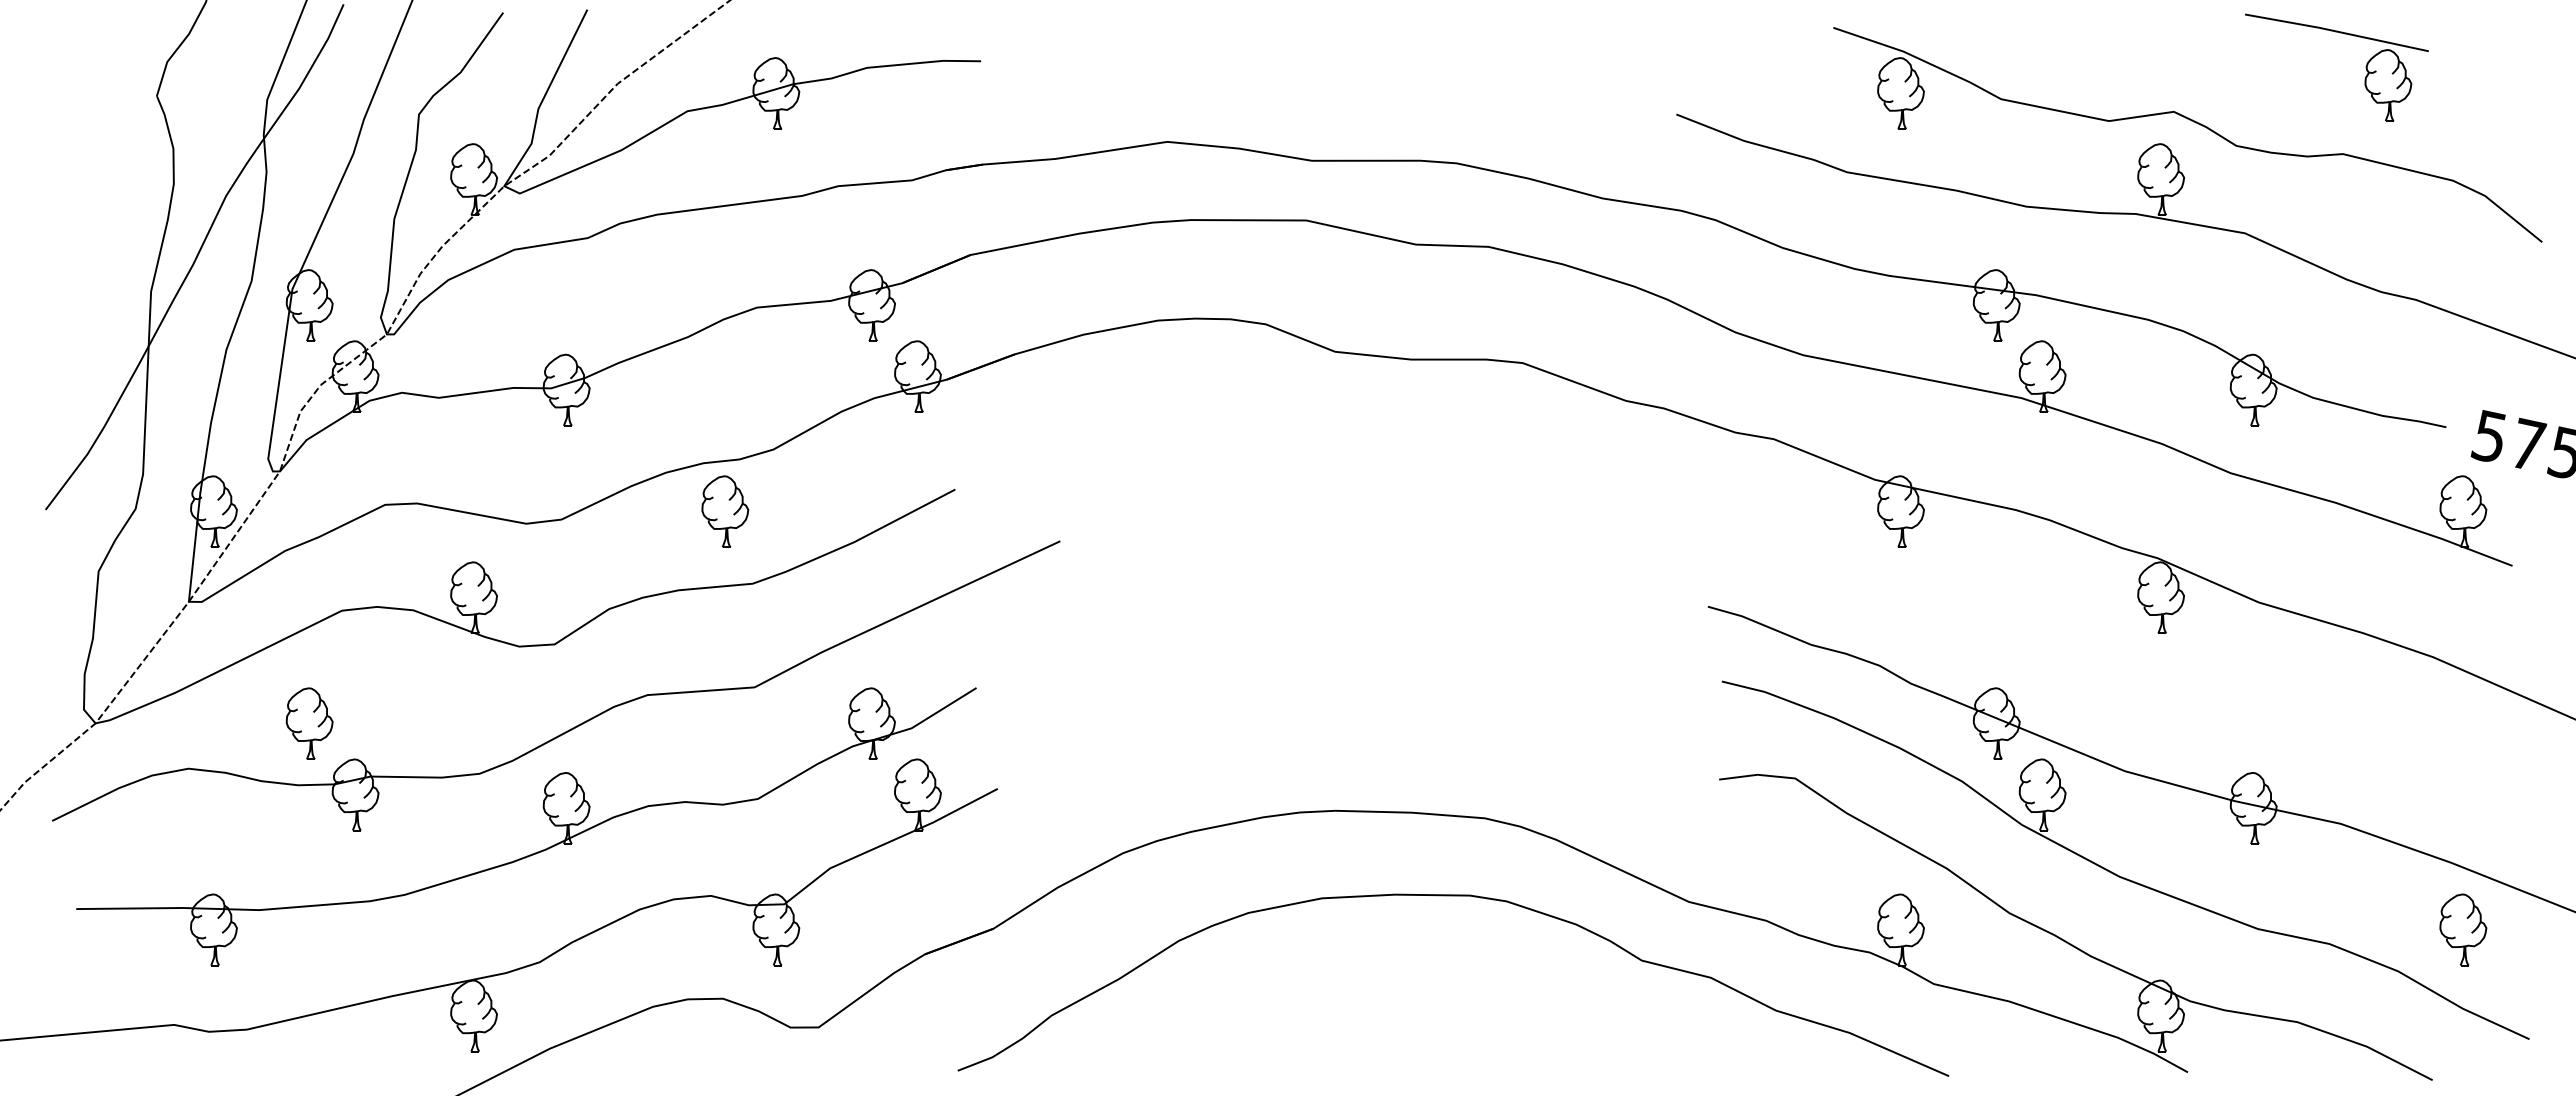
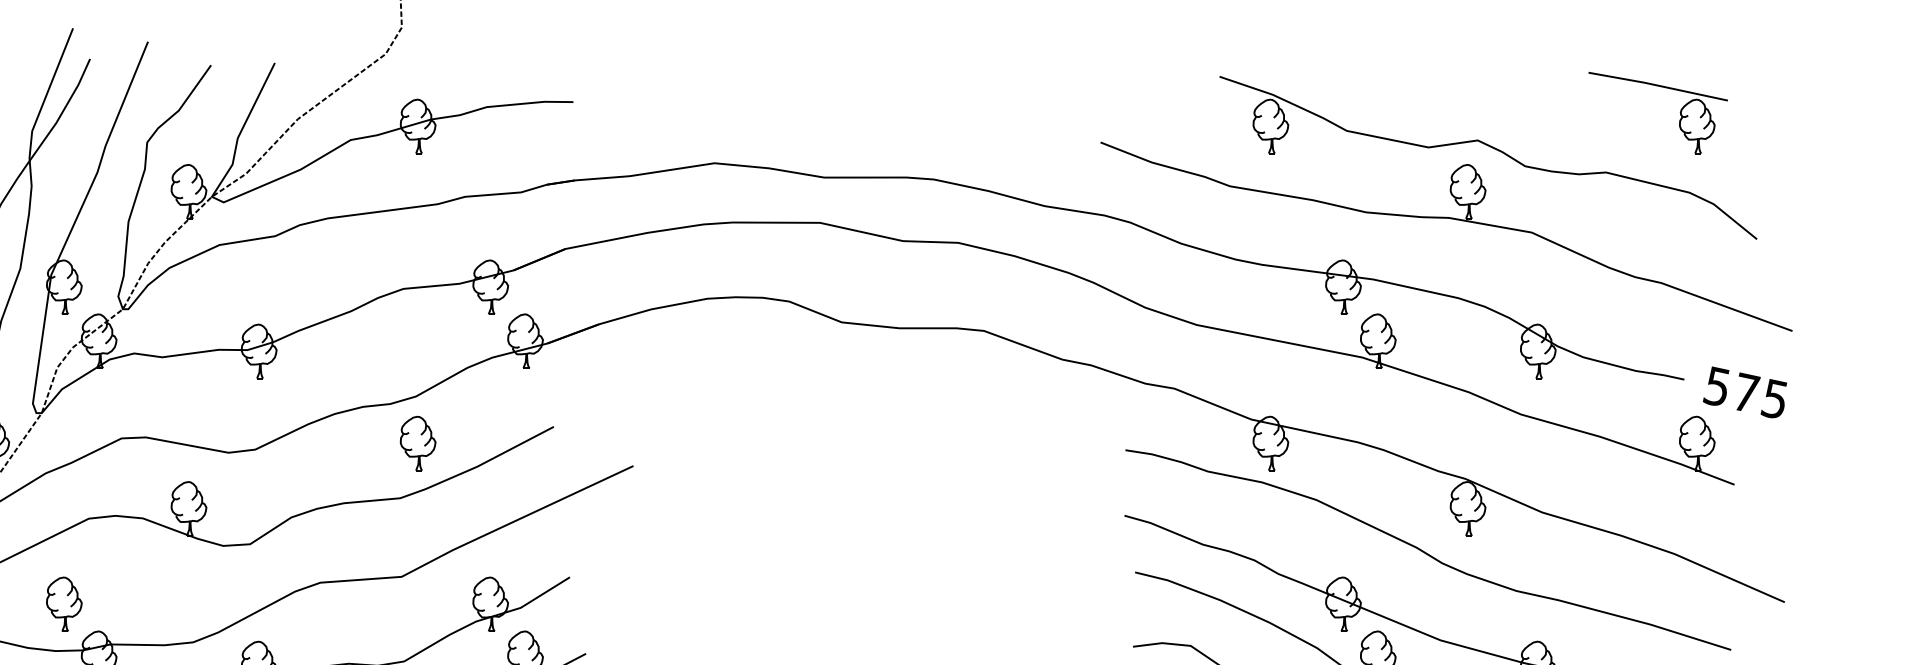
part: (2365, 67) -> (1679, 112), moved
part: (725, 511) -> (418, 443), moved
curve: (2106, 655) -> (1426, 552), added

